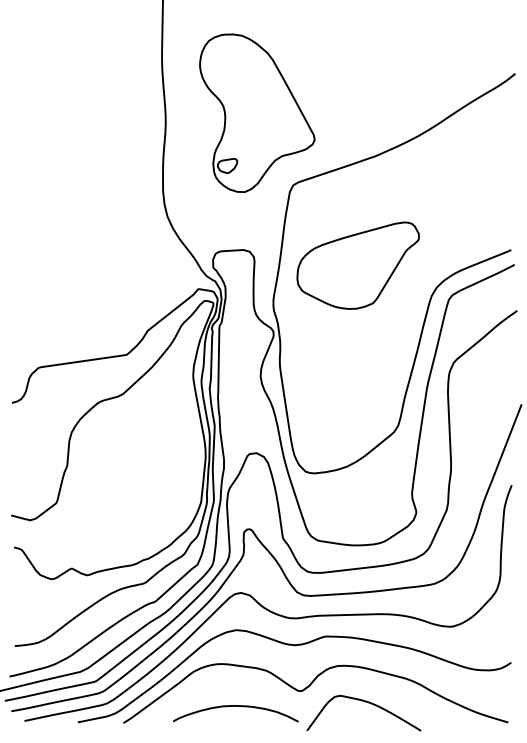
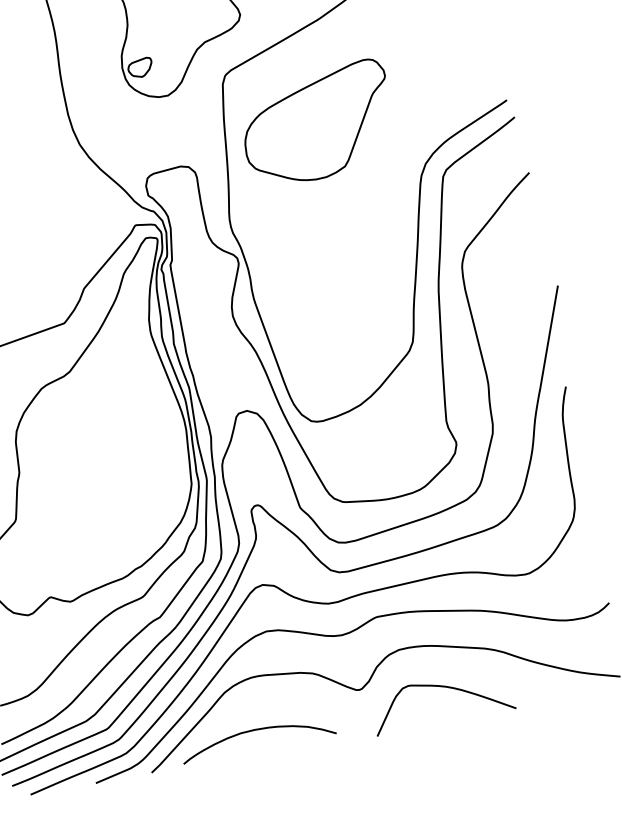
part: (357, 265) -> (316, 124), moved
curve: (235, 706) -> (256, 730), moved

